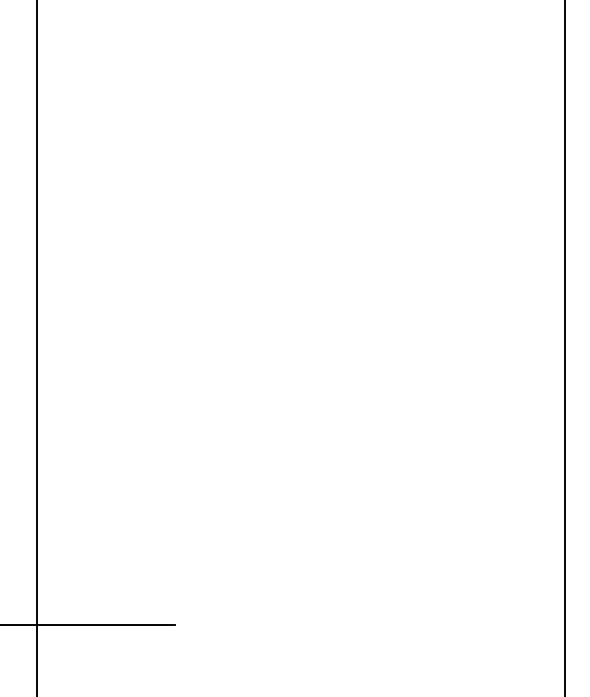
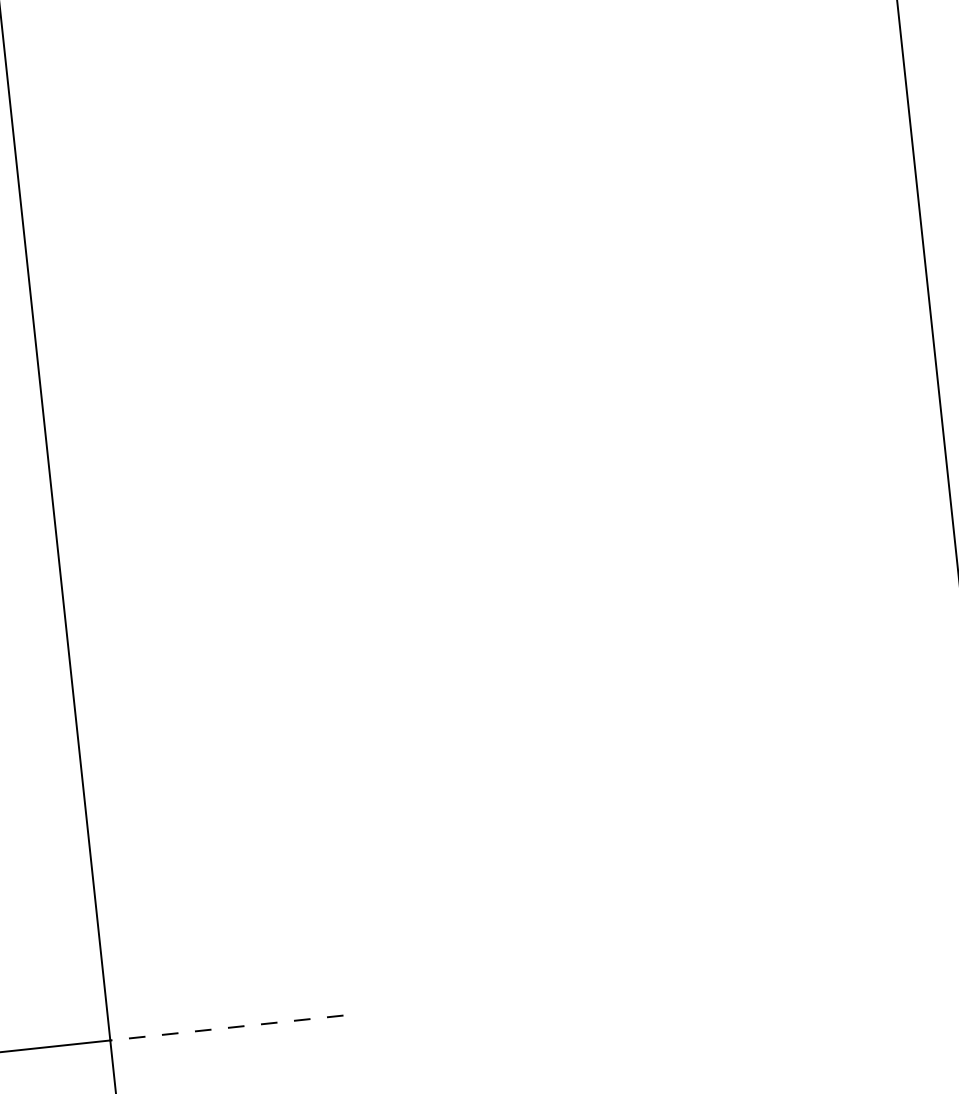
line: (105, 624) -> (226, 1027), solid -> dashed

